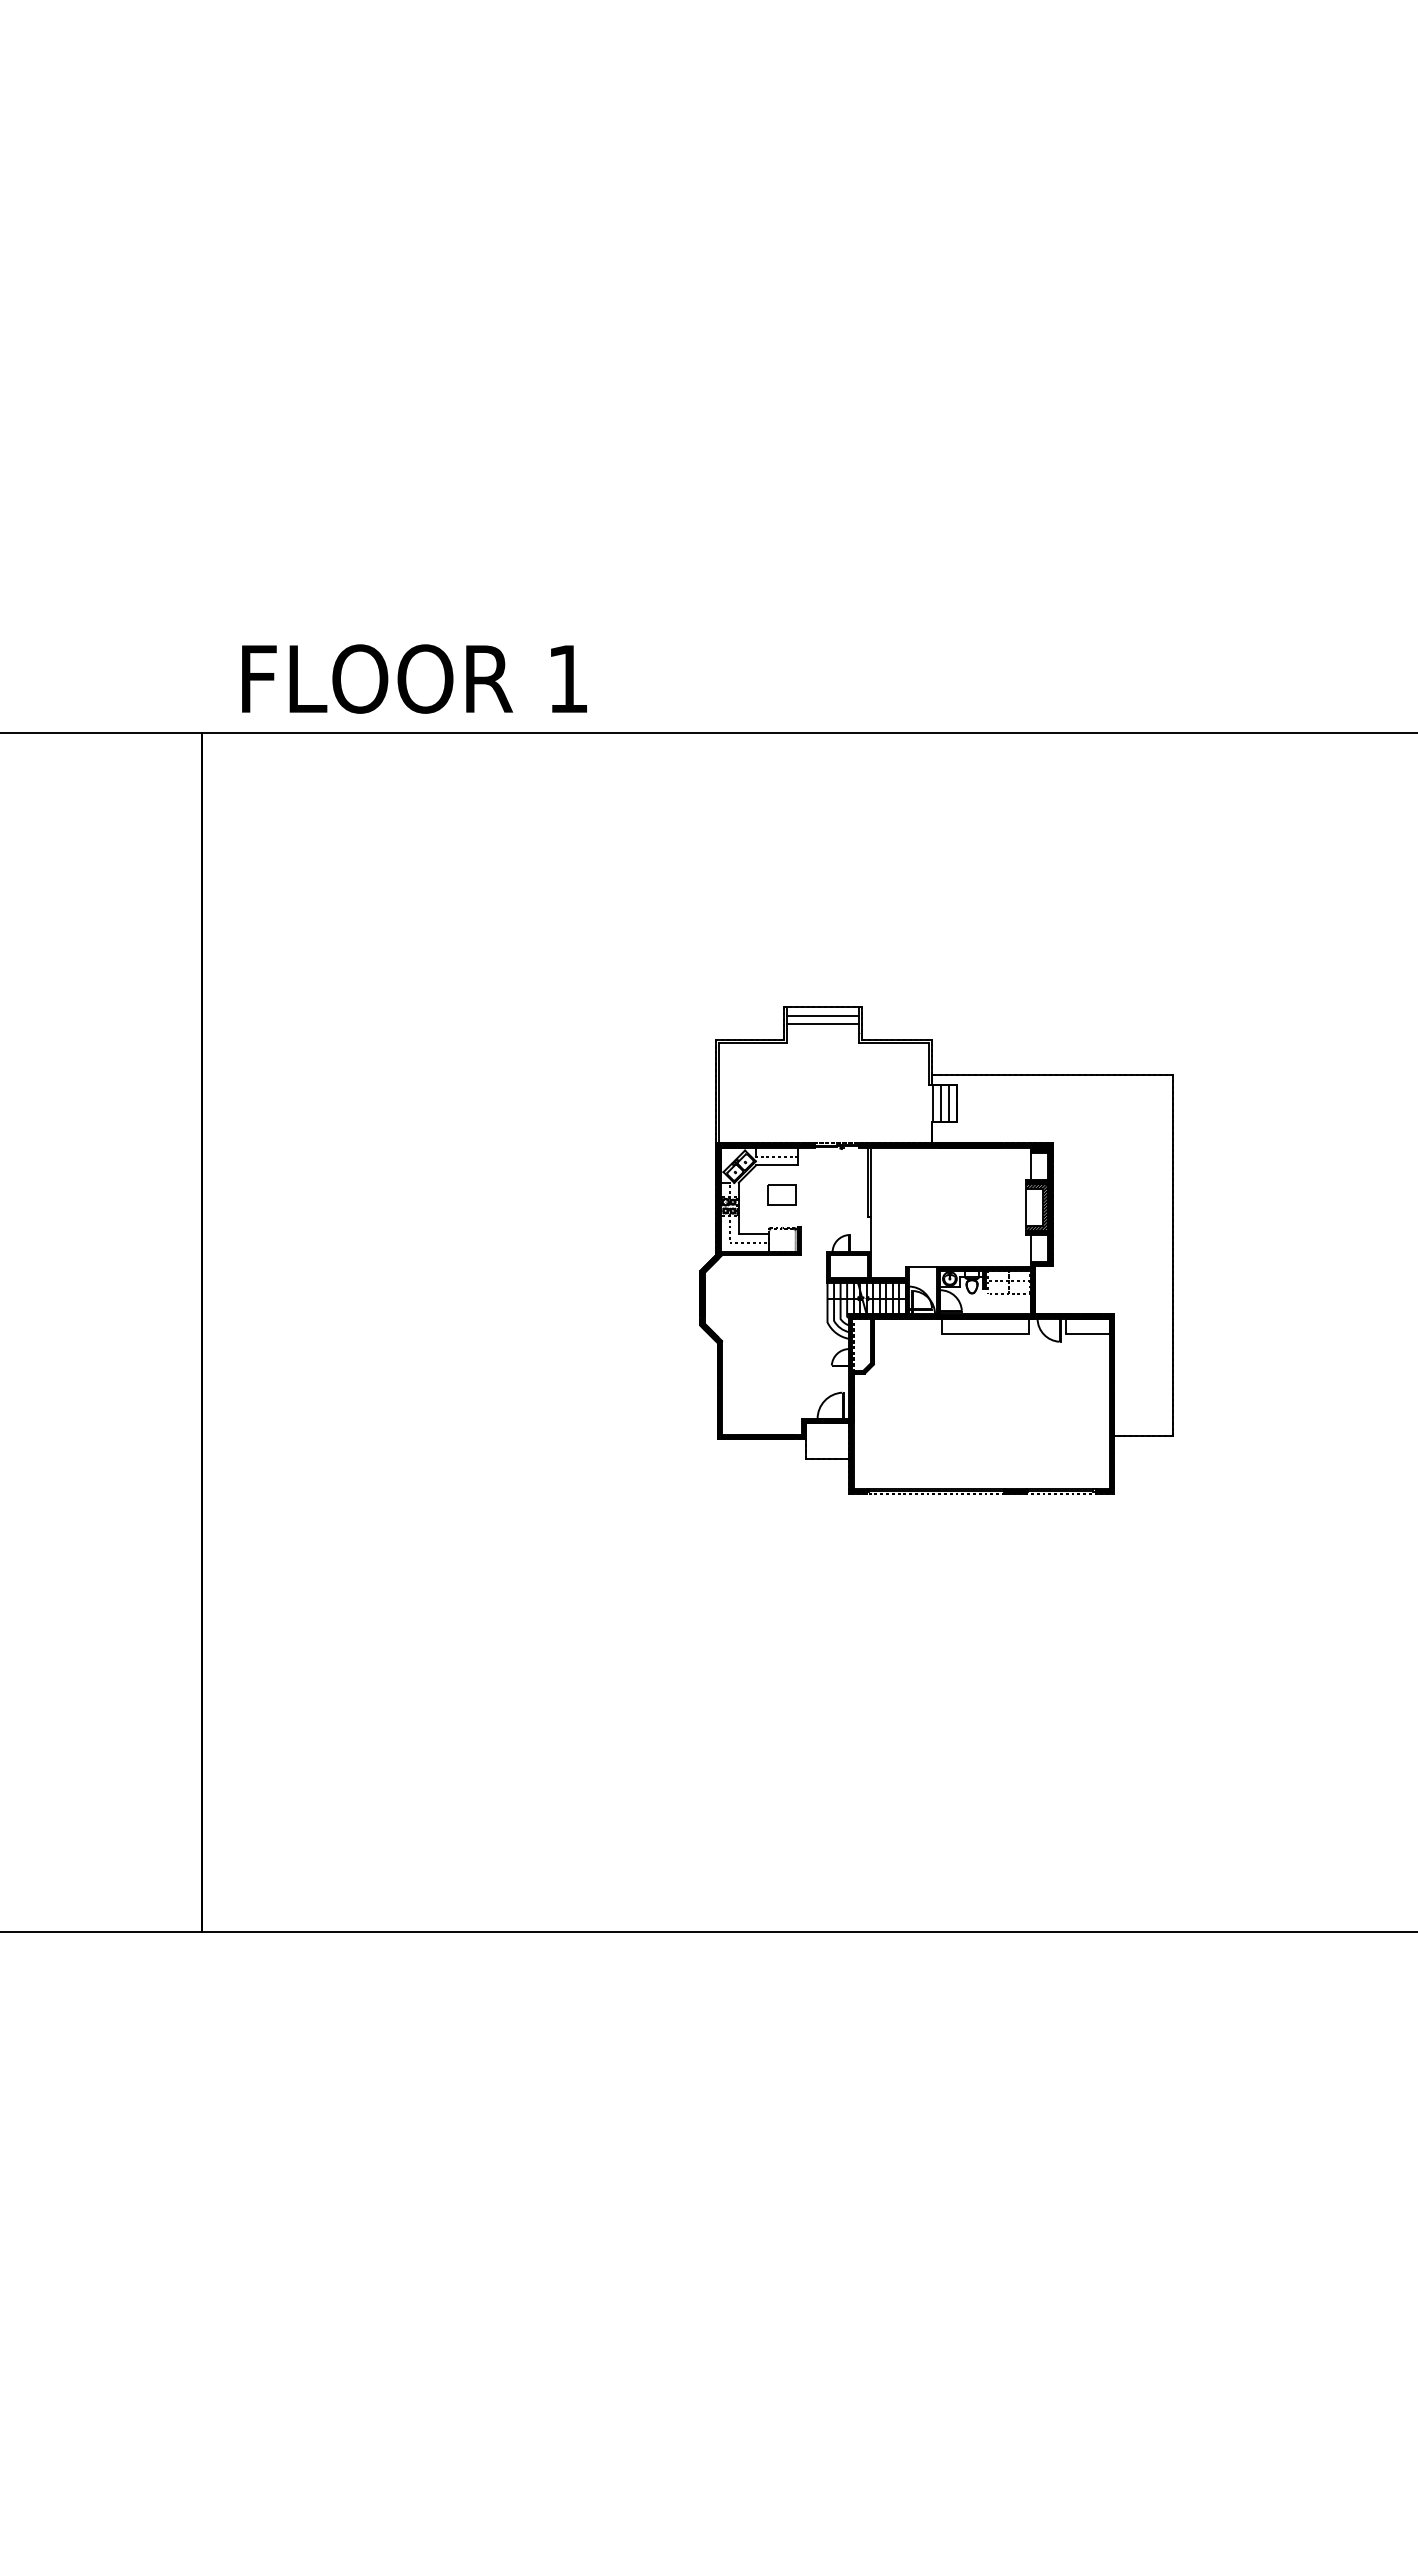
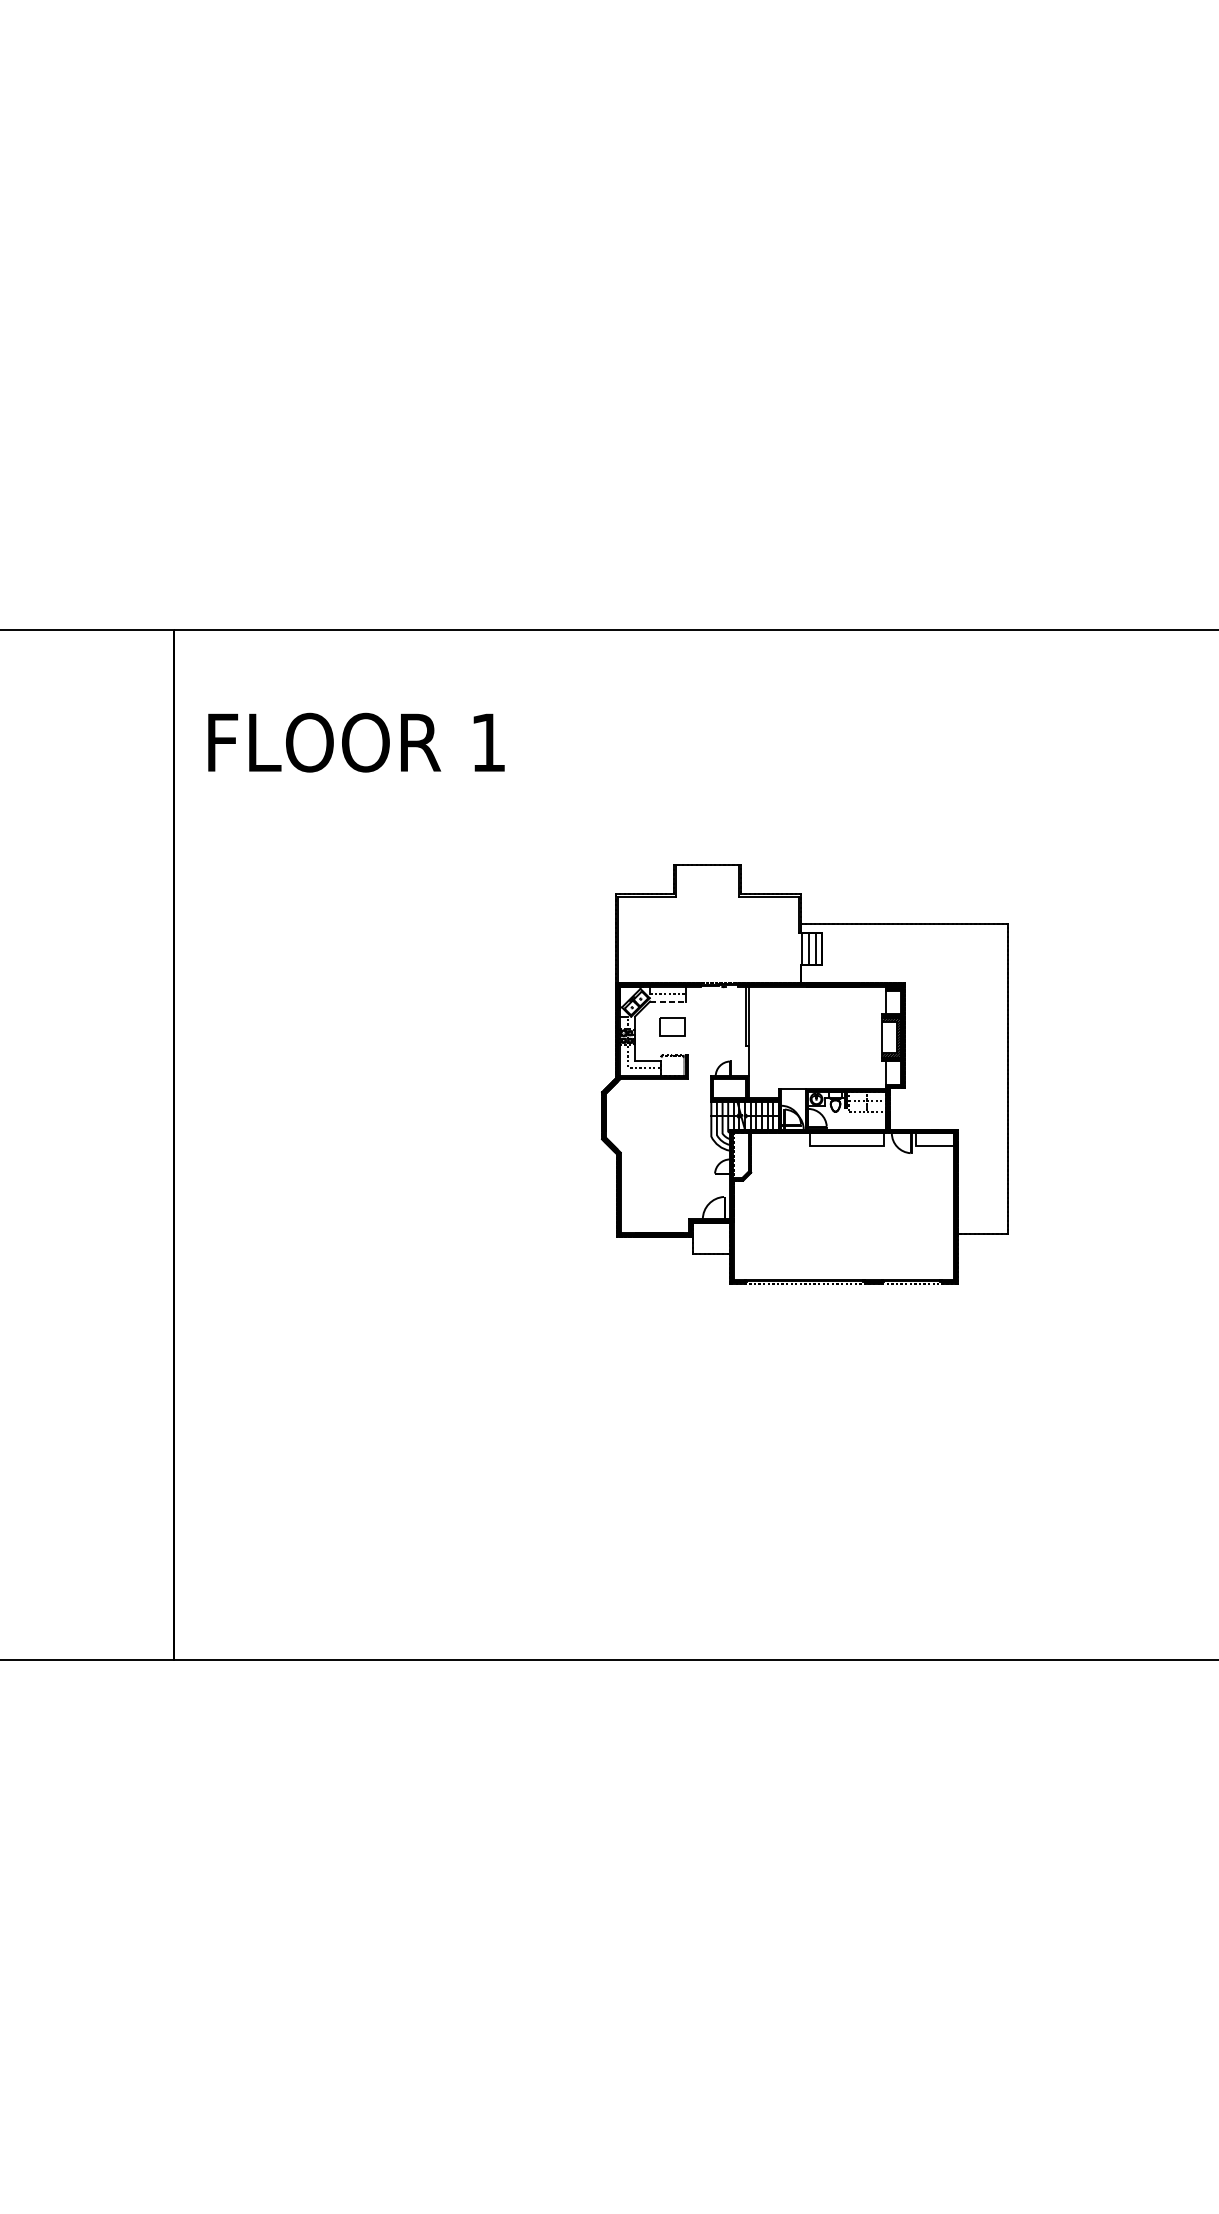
text: (414, 678) -> (356, 742), moved
line: (822, 1015) -> (707, 872), removed
line: (822, 1024) -> (707, 880), removed
line: (776, 1165) -> (667, 1001), solid -> dashed

